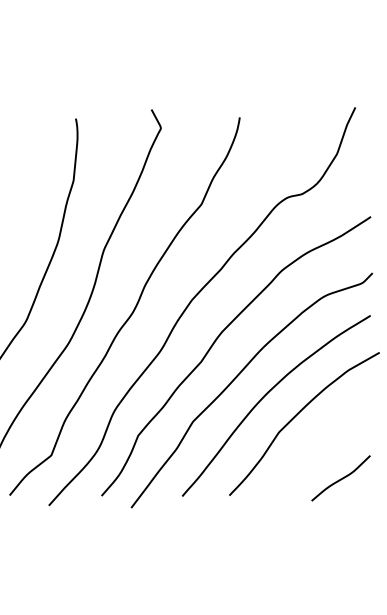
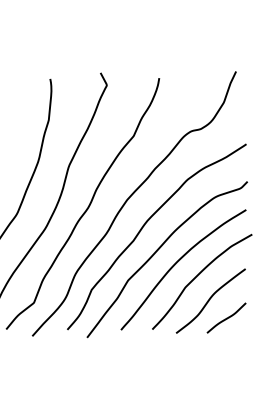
curve: (316, 450) -> (210, 299), added

